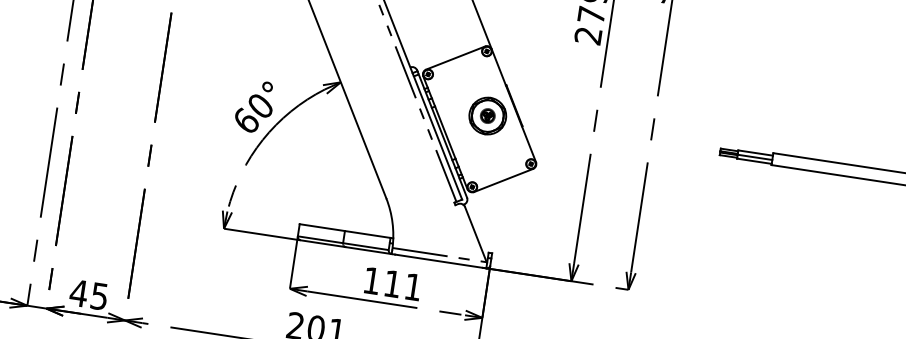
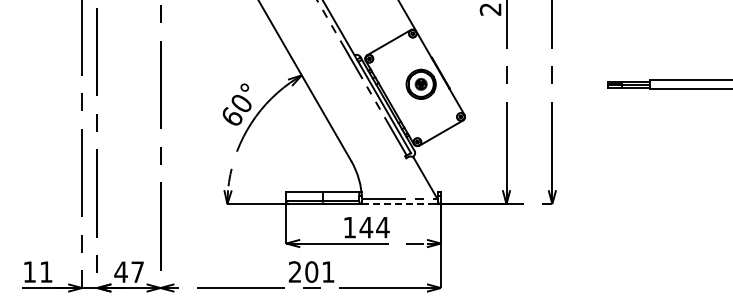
line: (438, 261) -> (399, 204), solid -> dashed
text: (402, 285) -> (374, 227), 111 -> 144
text: (99, 296) -> (137, 272), 45 -> 47

